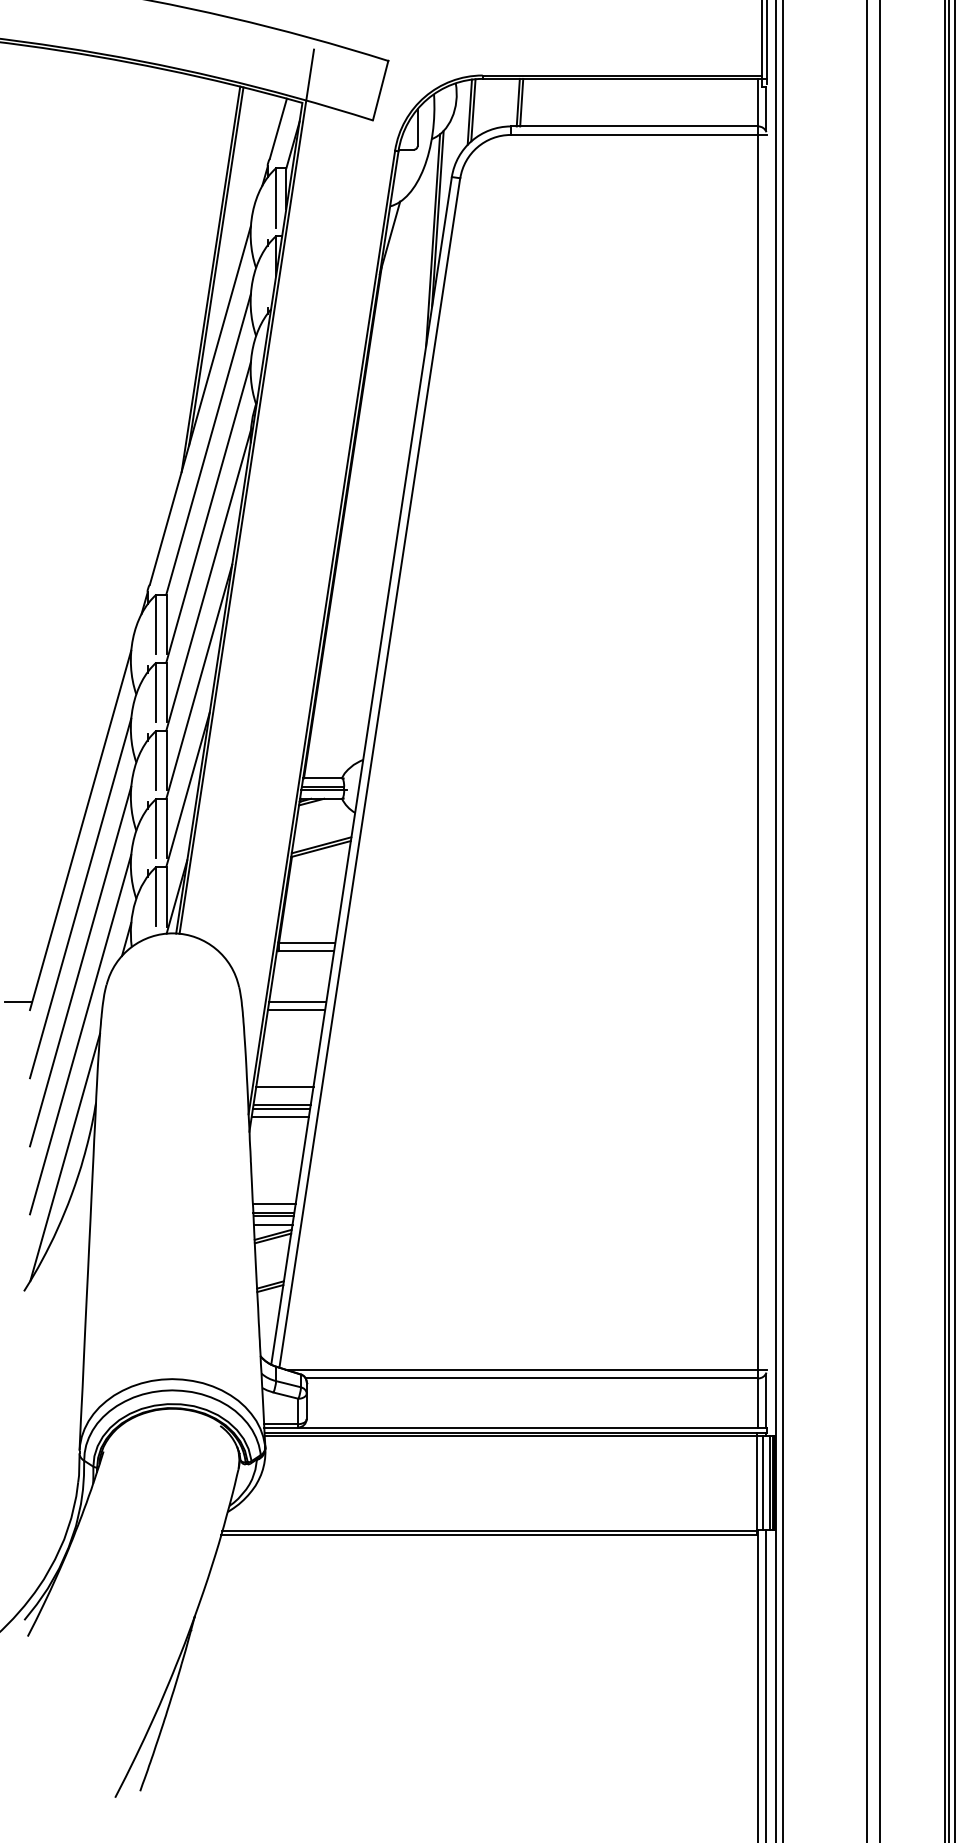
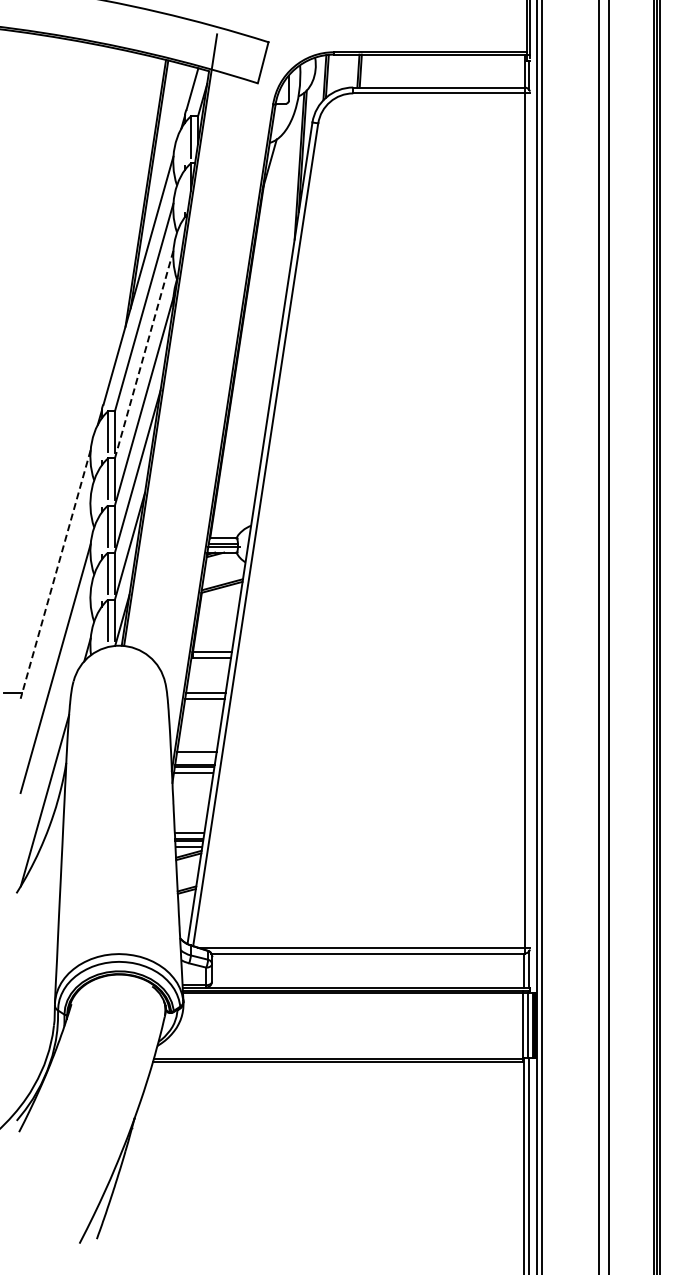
line: (209, 512) -> (144, 354), solid -> dashed
line: (80, 830) -> (55, 574), solid -> dashed
line: (80, 898) -> (55, 621), removed
line: (80, 1034) -> (55, 715), removed

